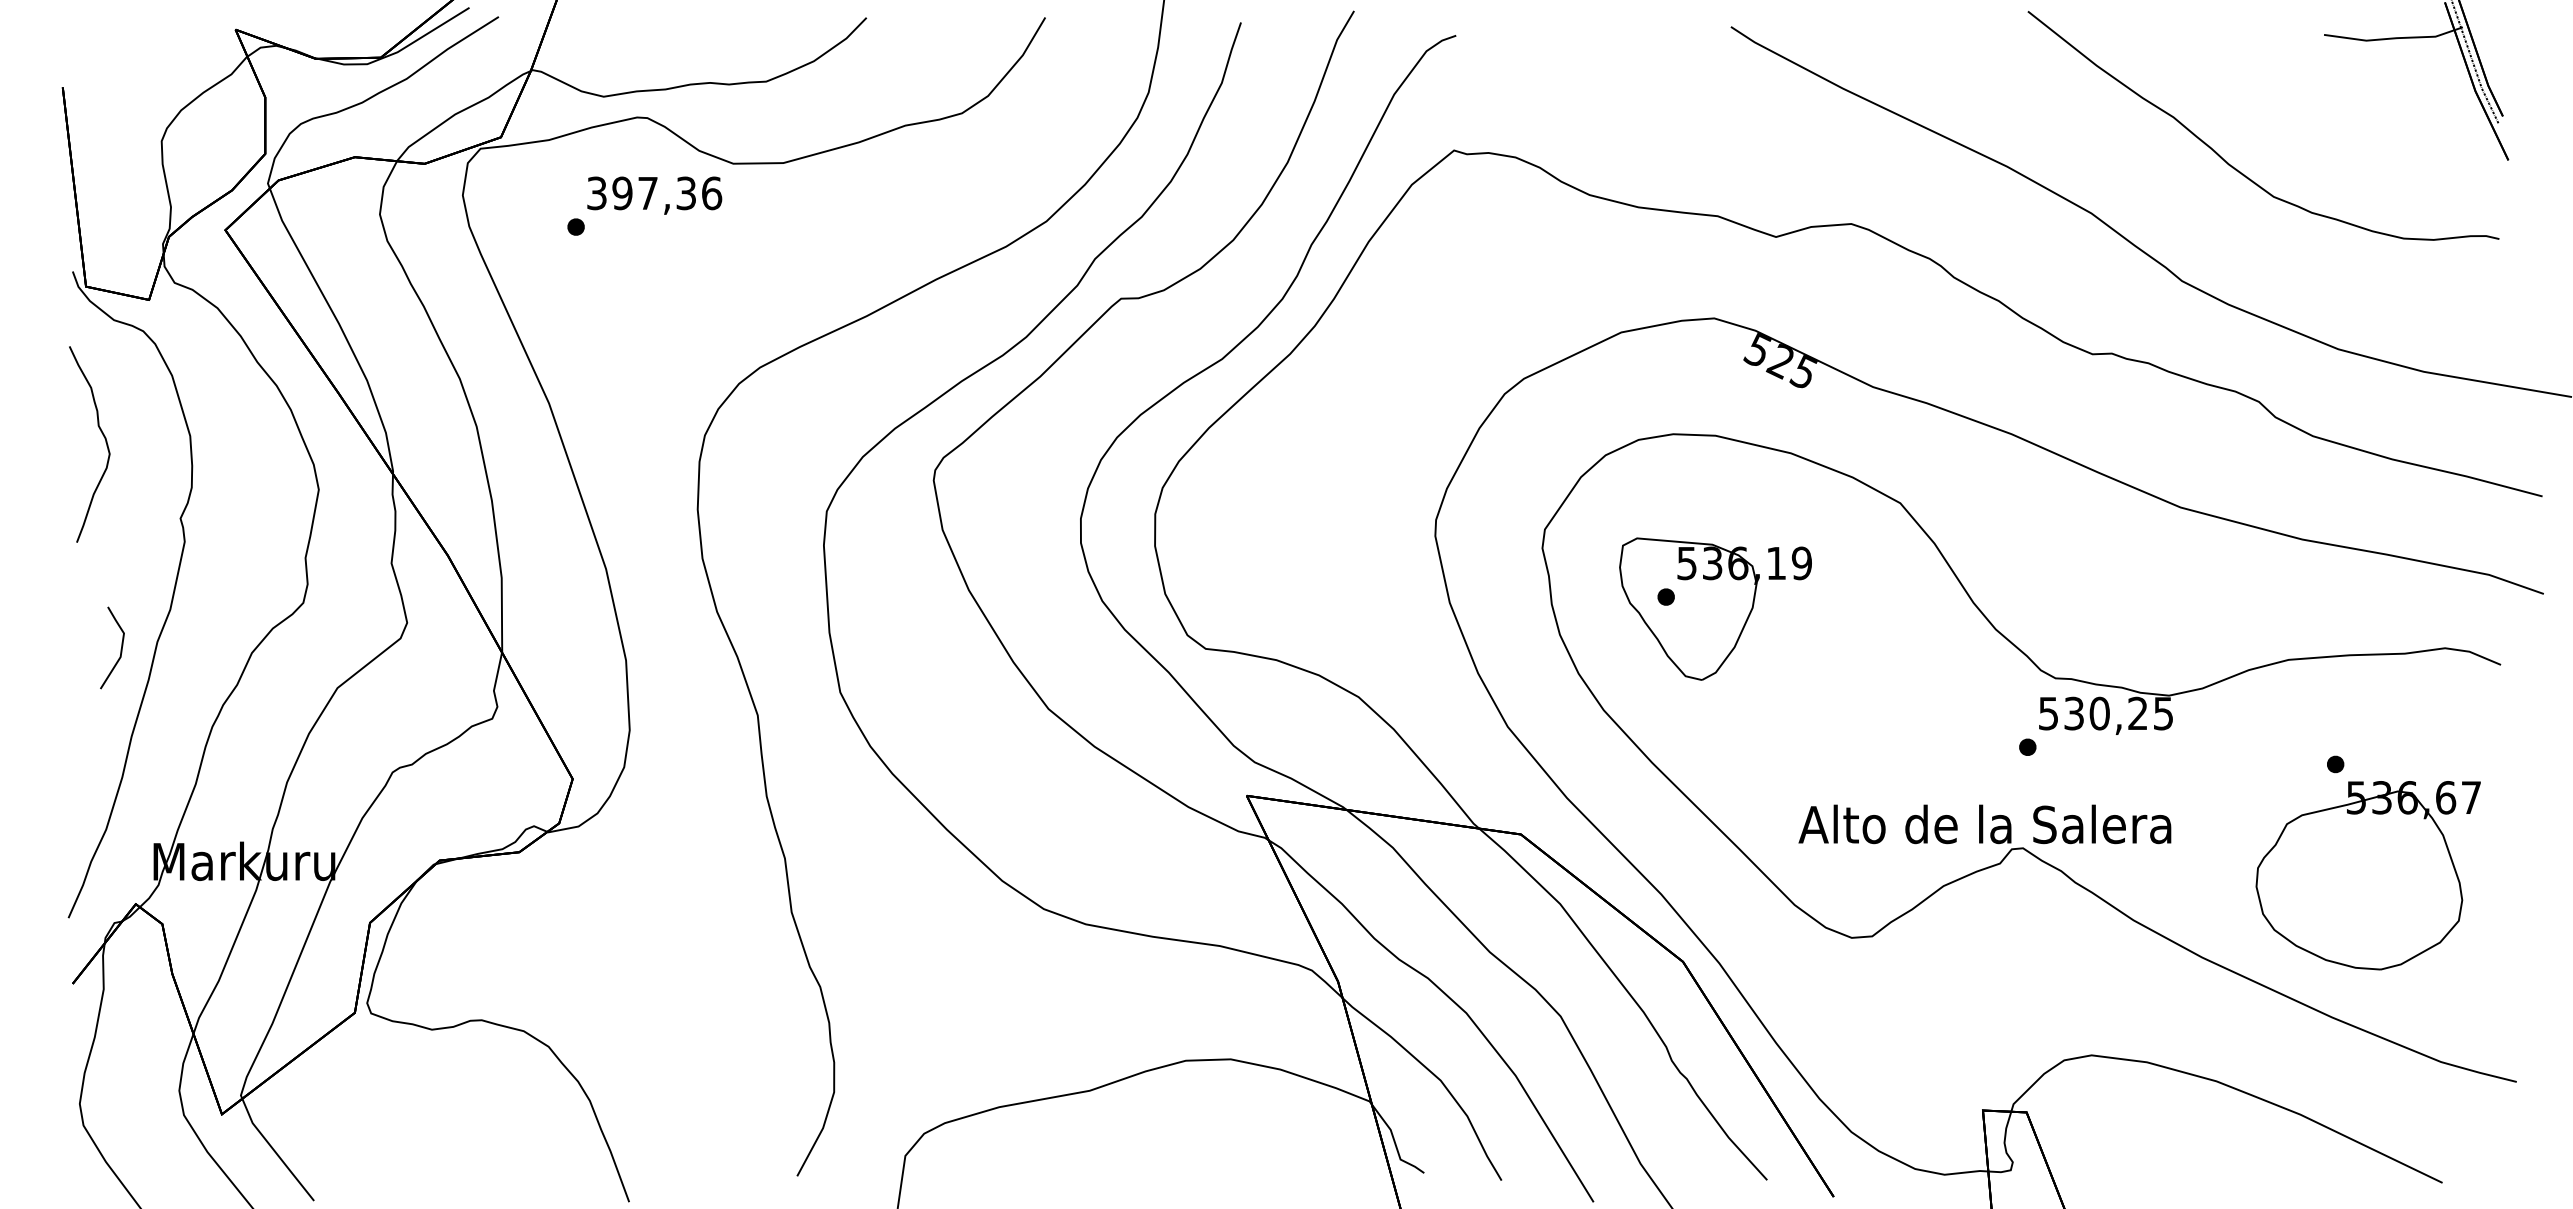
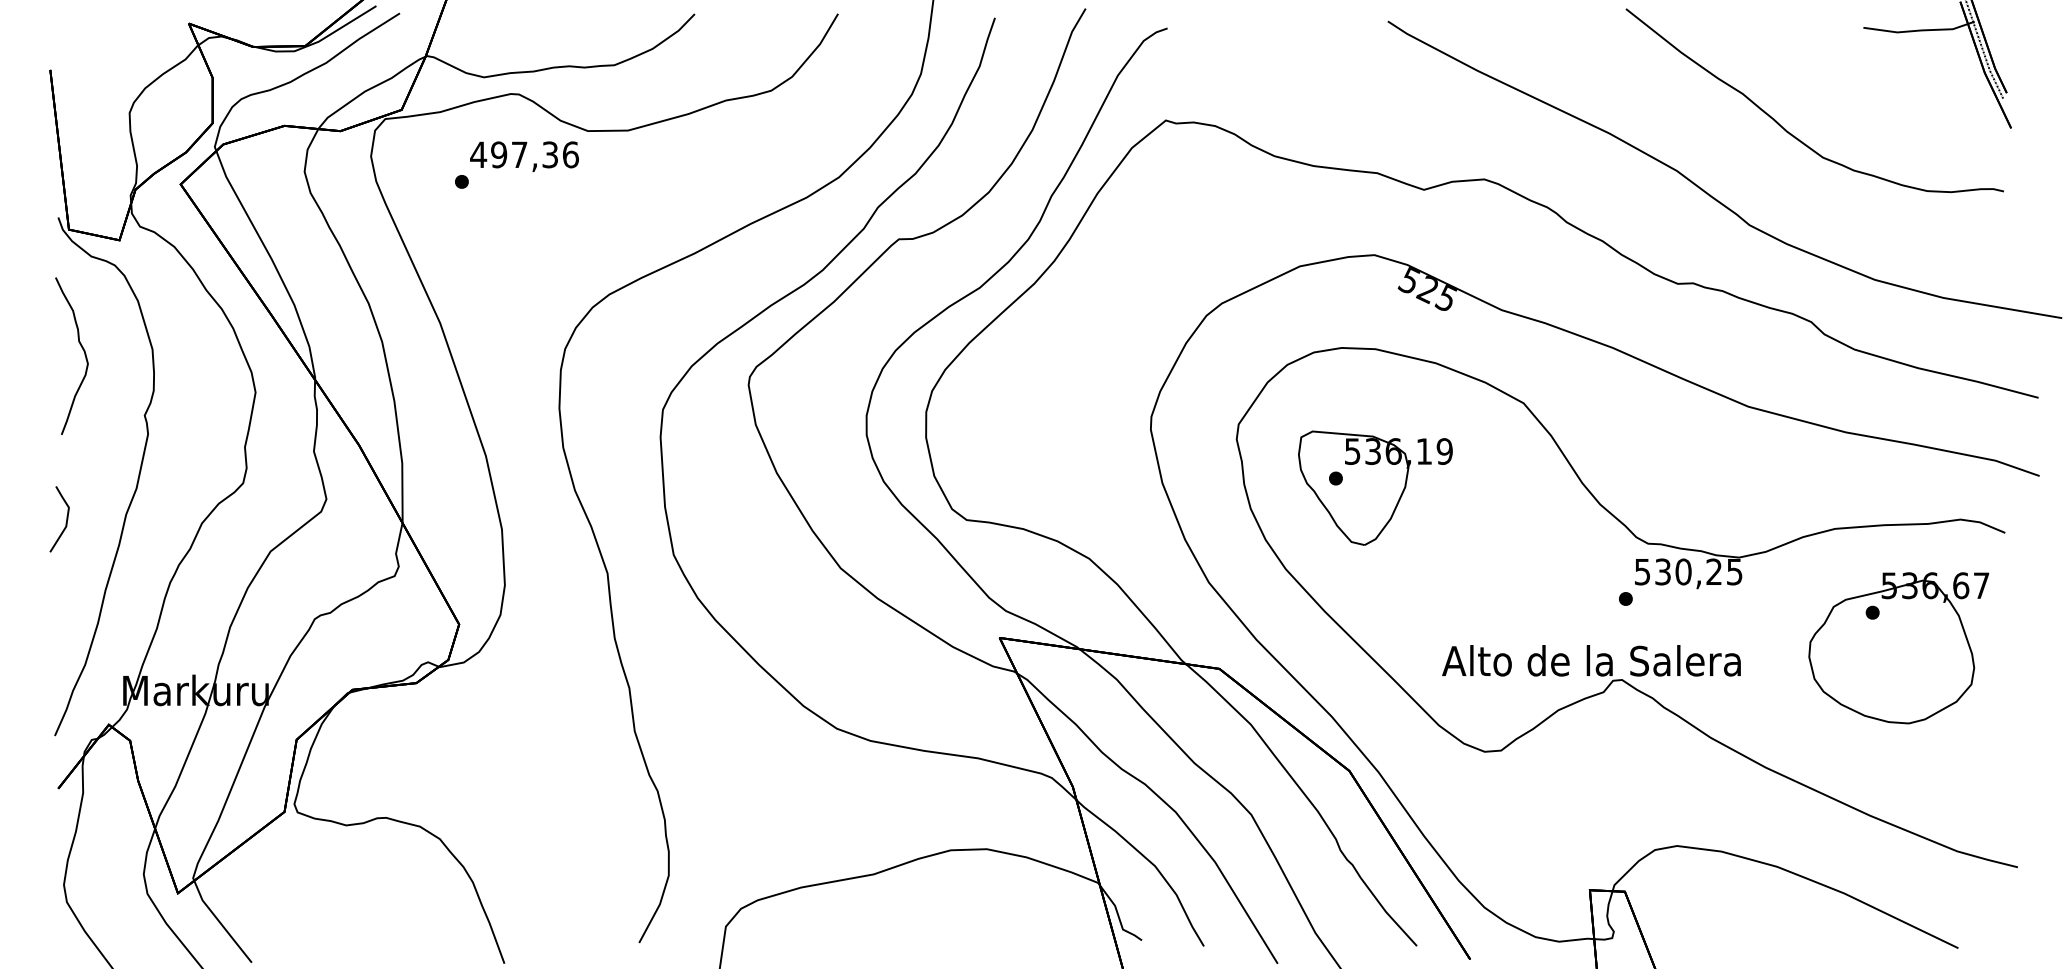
text: (596, 193) -> (478, 154), 397,36 -> 497,36
line: (120, 649) -> (66, 520), moved
part: (2367, 875) -> (1898, 648), moved

